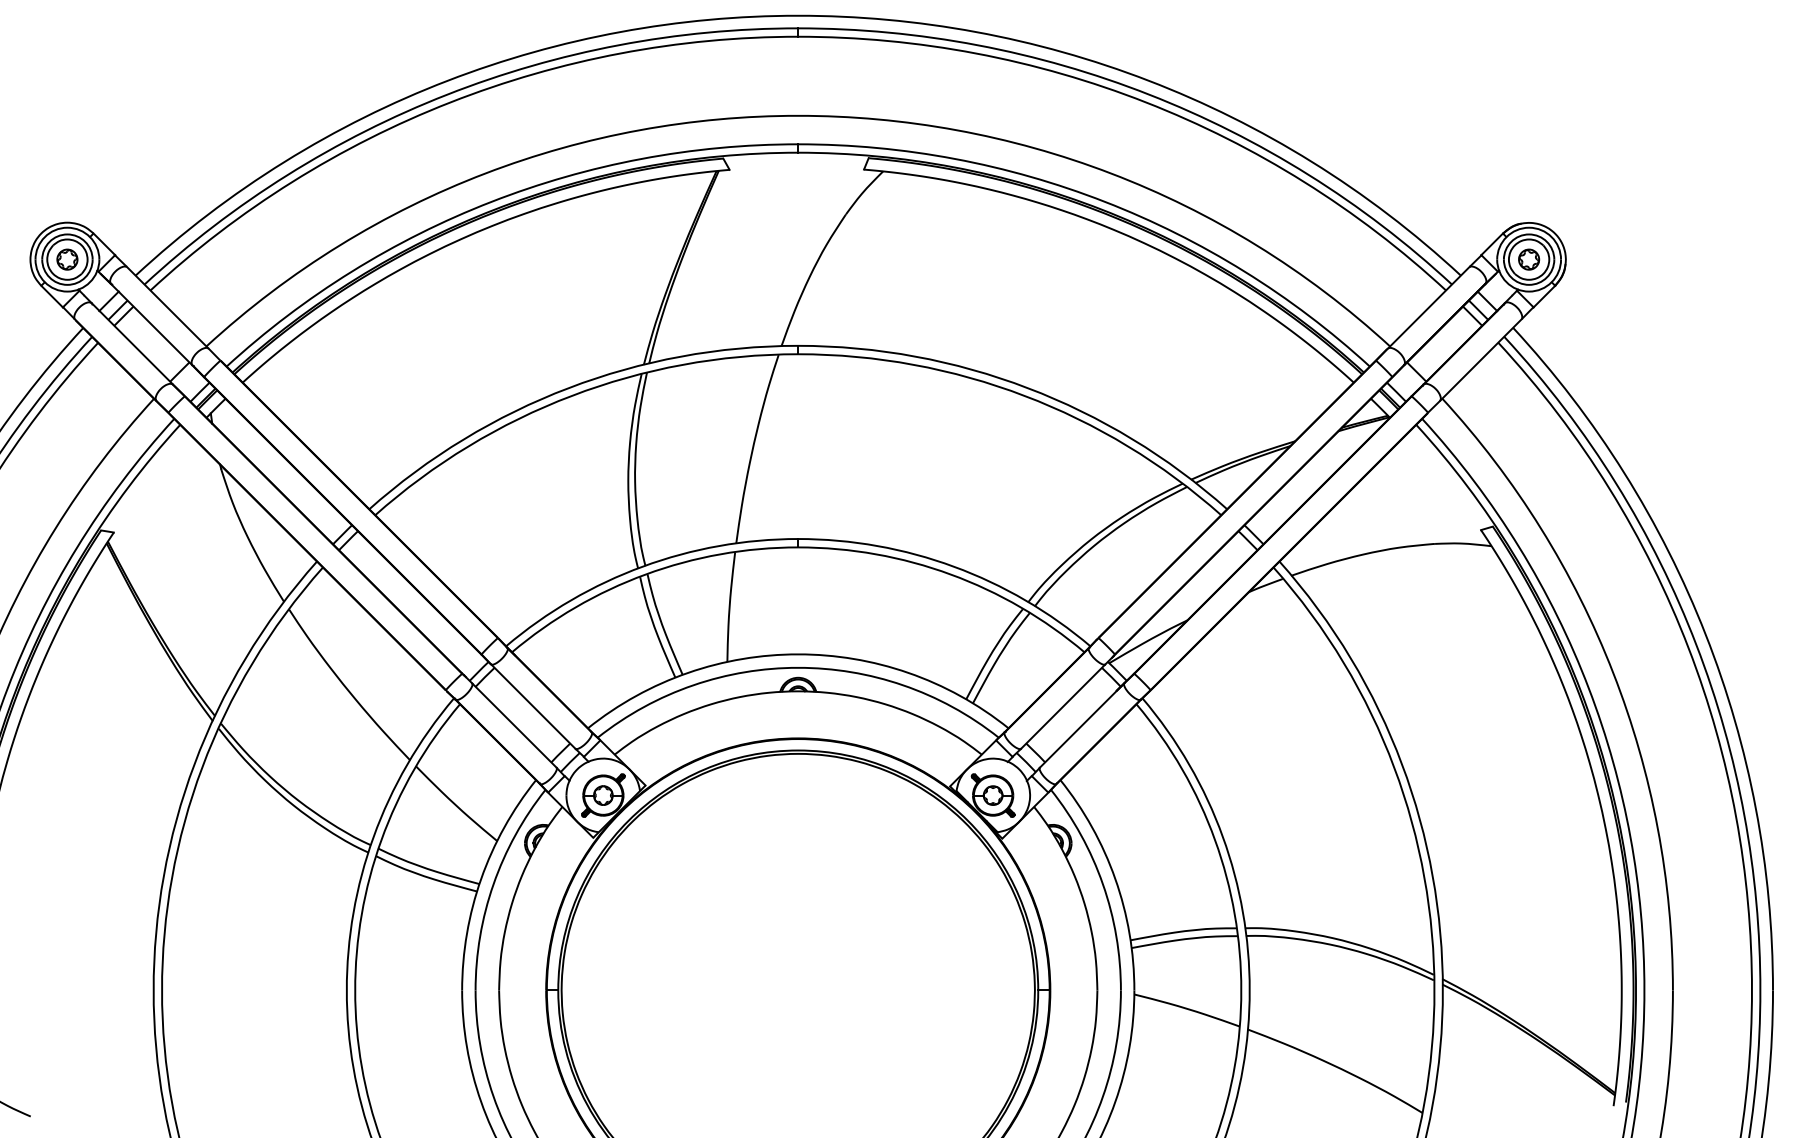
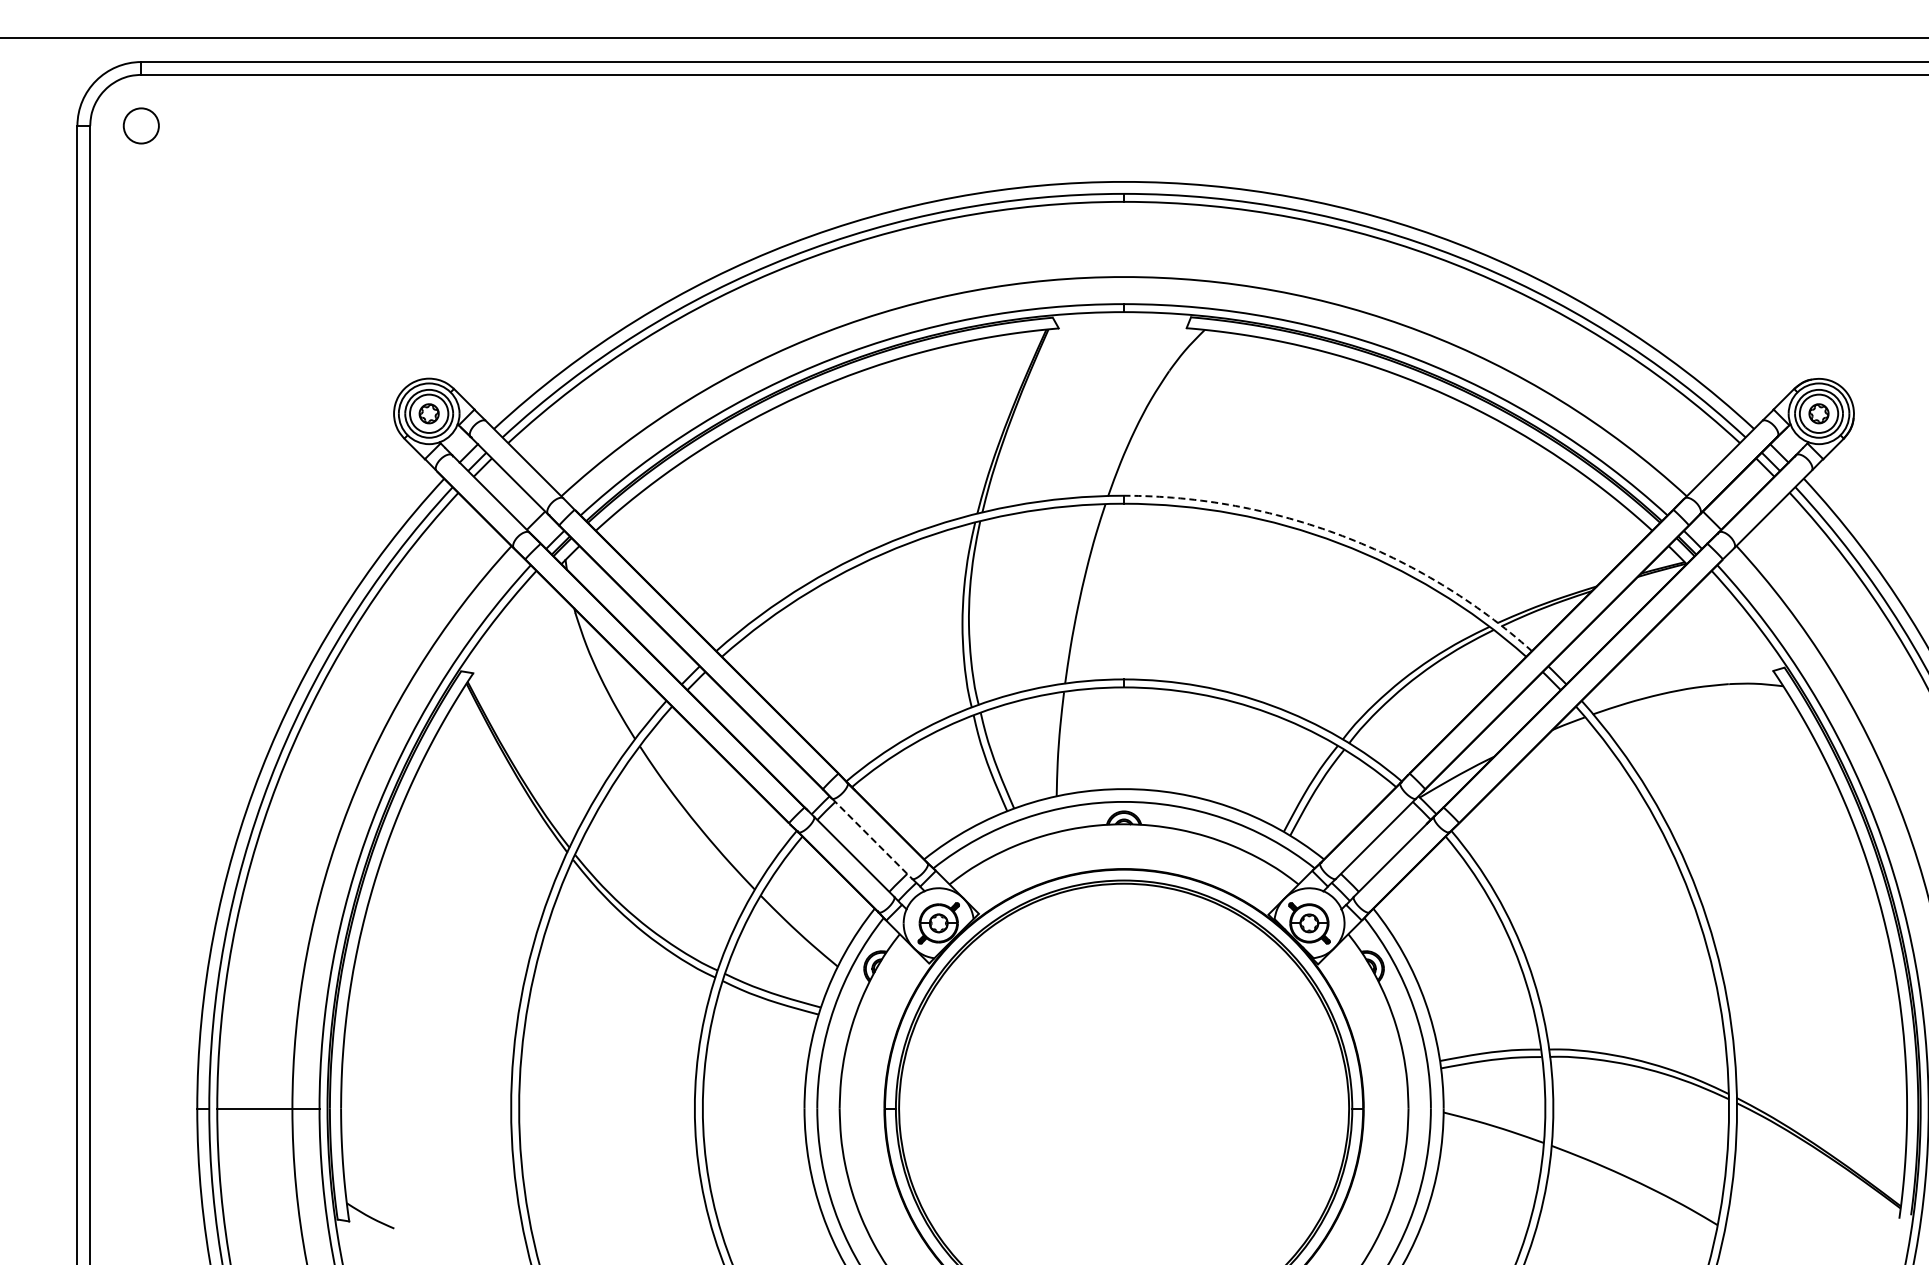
arc: (1027, 387) -> (1342, 535), solid -> dashed
line: (533, 707) -> (872, 839), solid -> dashed

